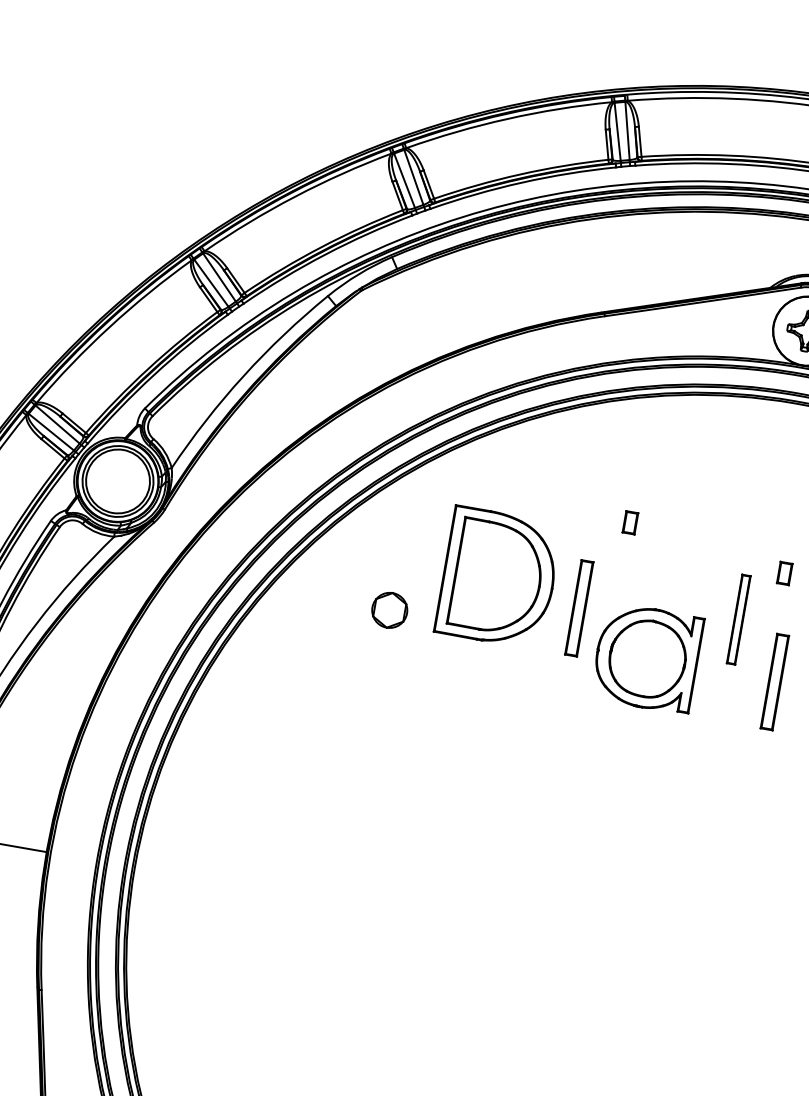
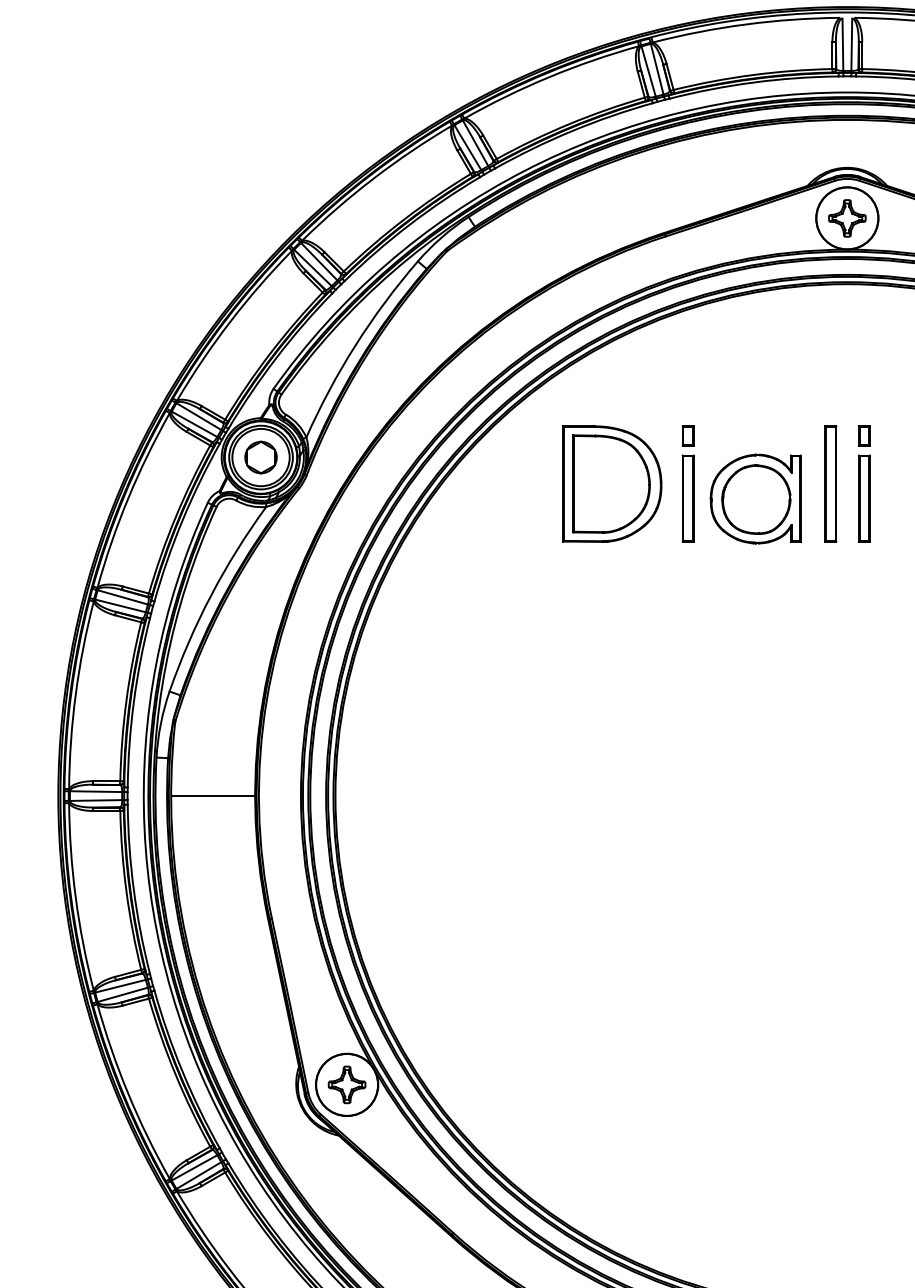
part: (629, 522) -> (687, 435), moved
part: (389, 610) -> (260, 457), moved
part: (738, 619) -> (830, 483), size x1.43
part: (646, 657) -> (755, 498), moved
part: (773, 681) -> (863, 498), moved

